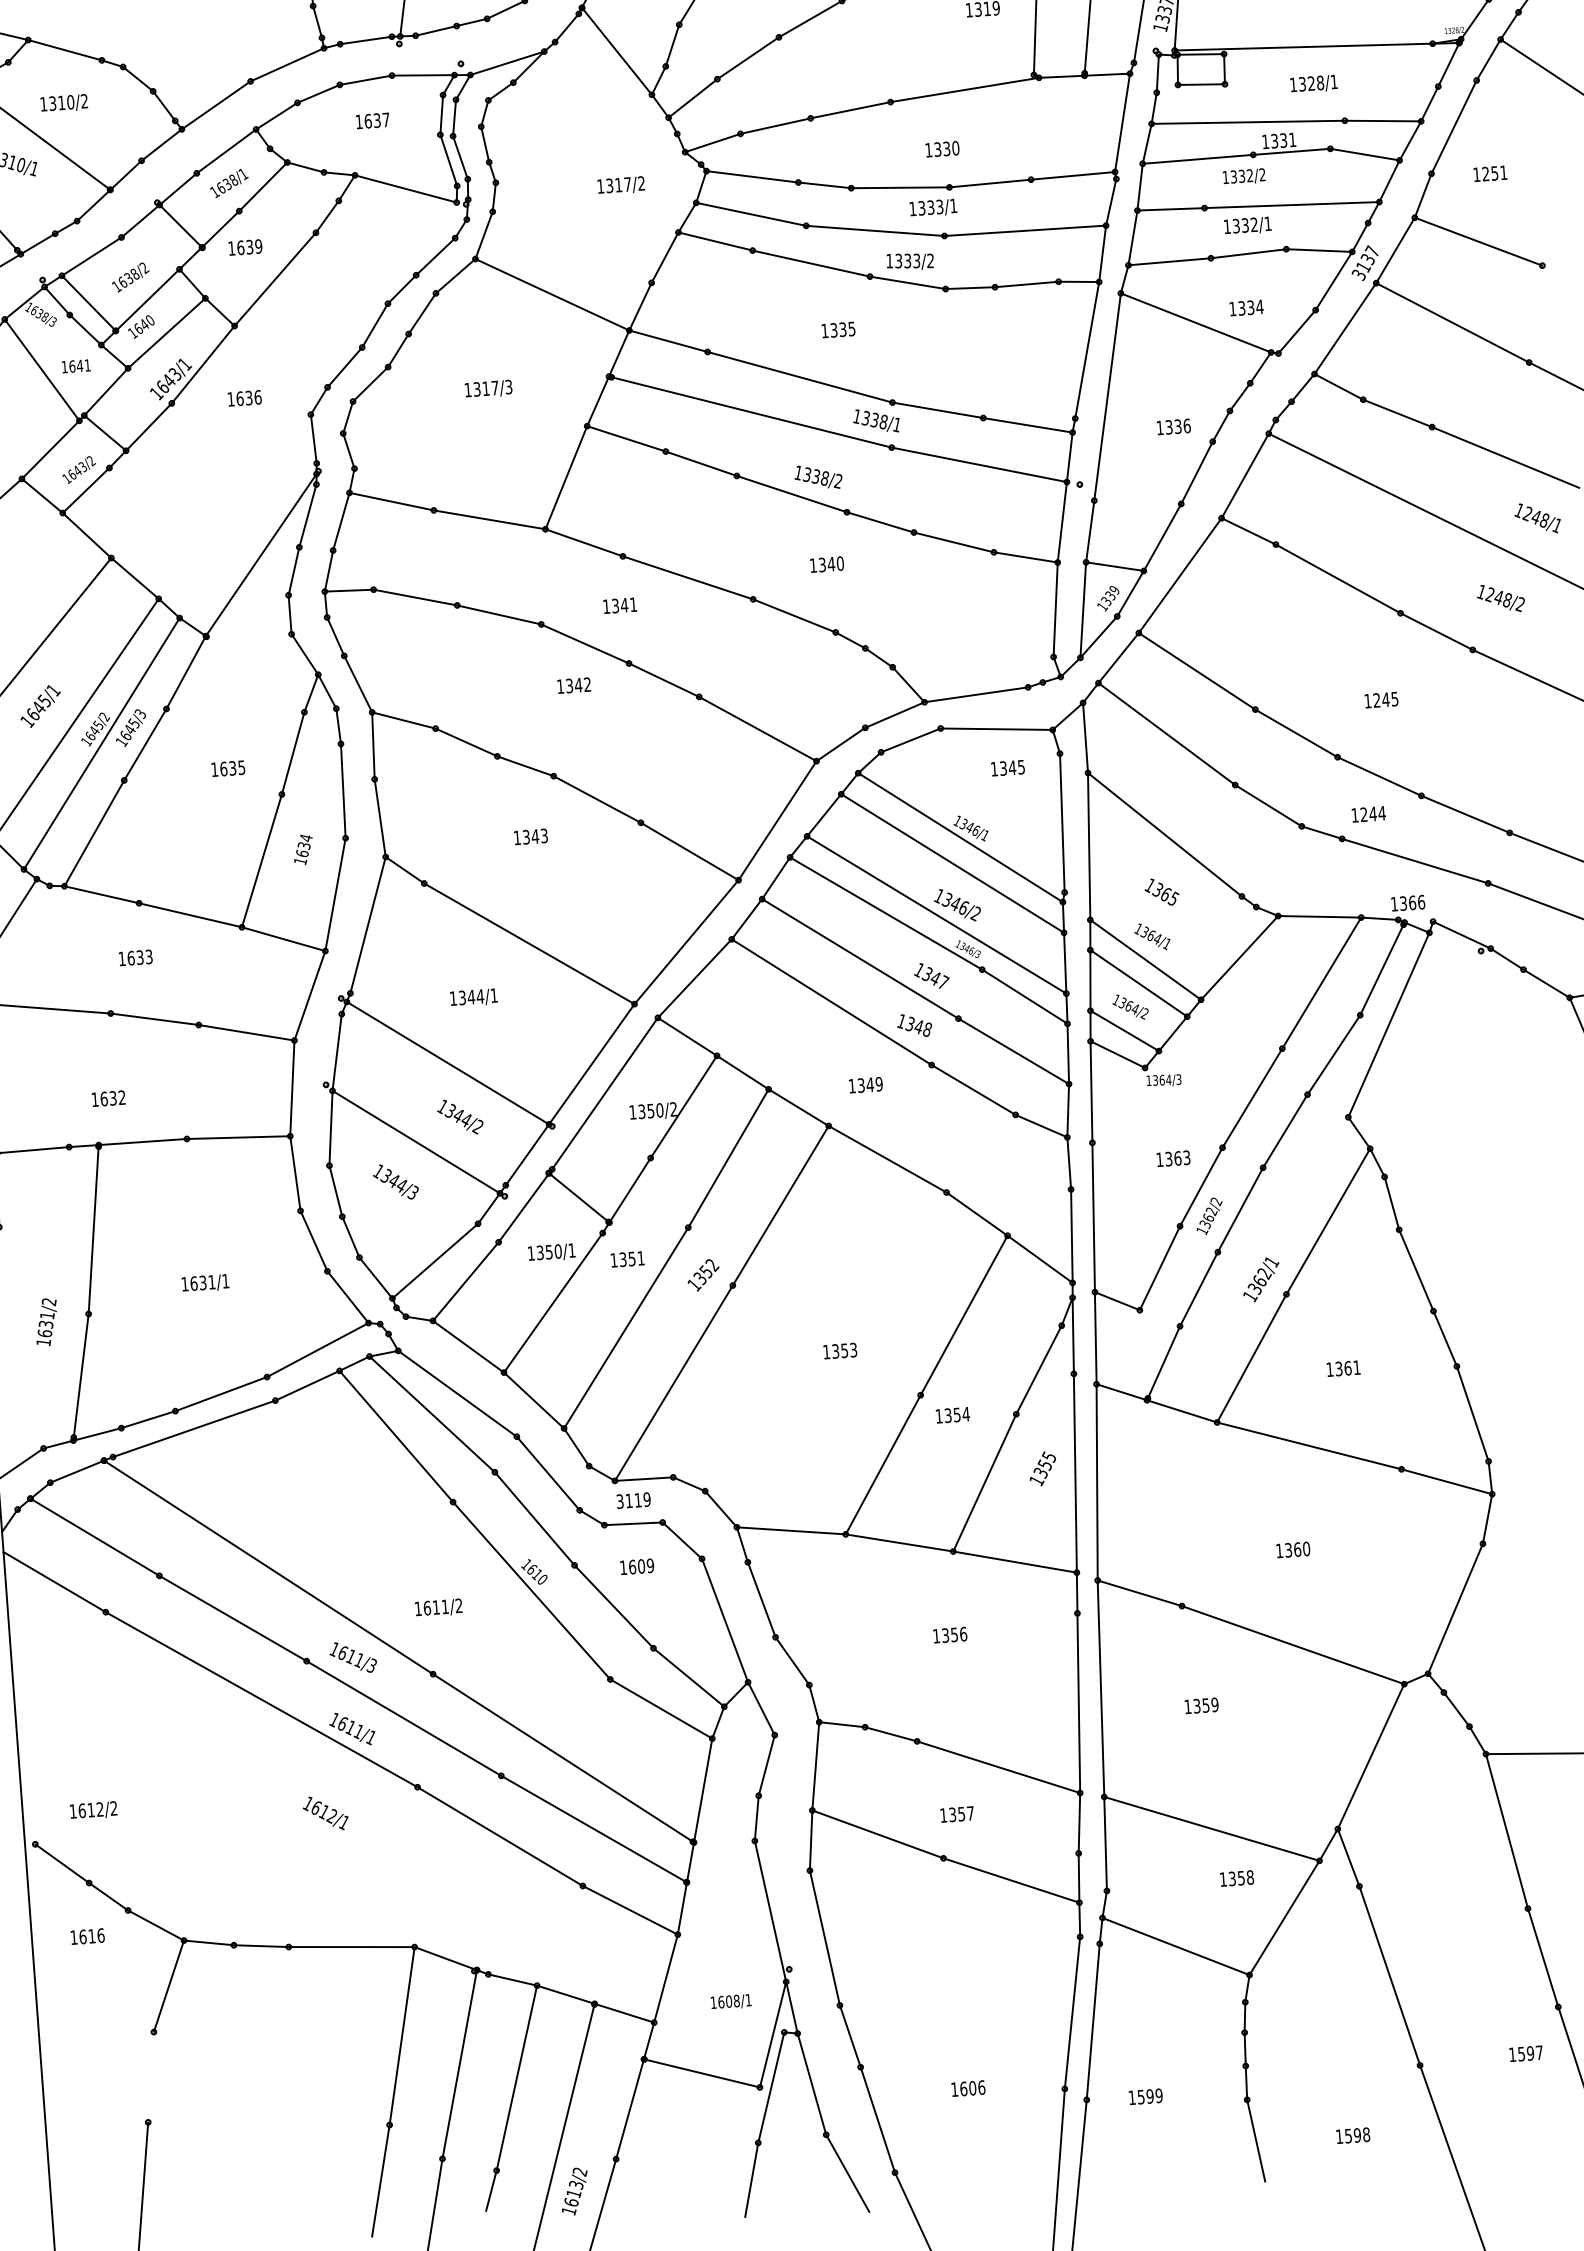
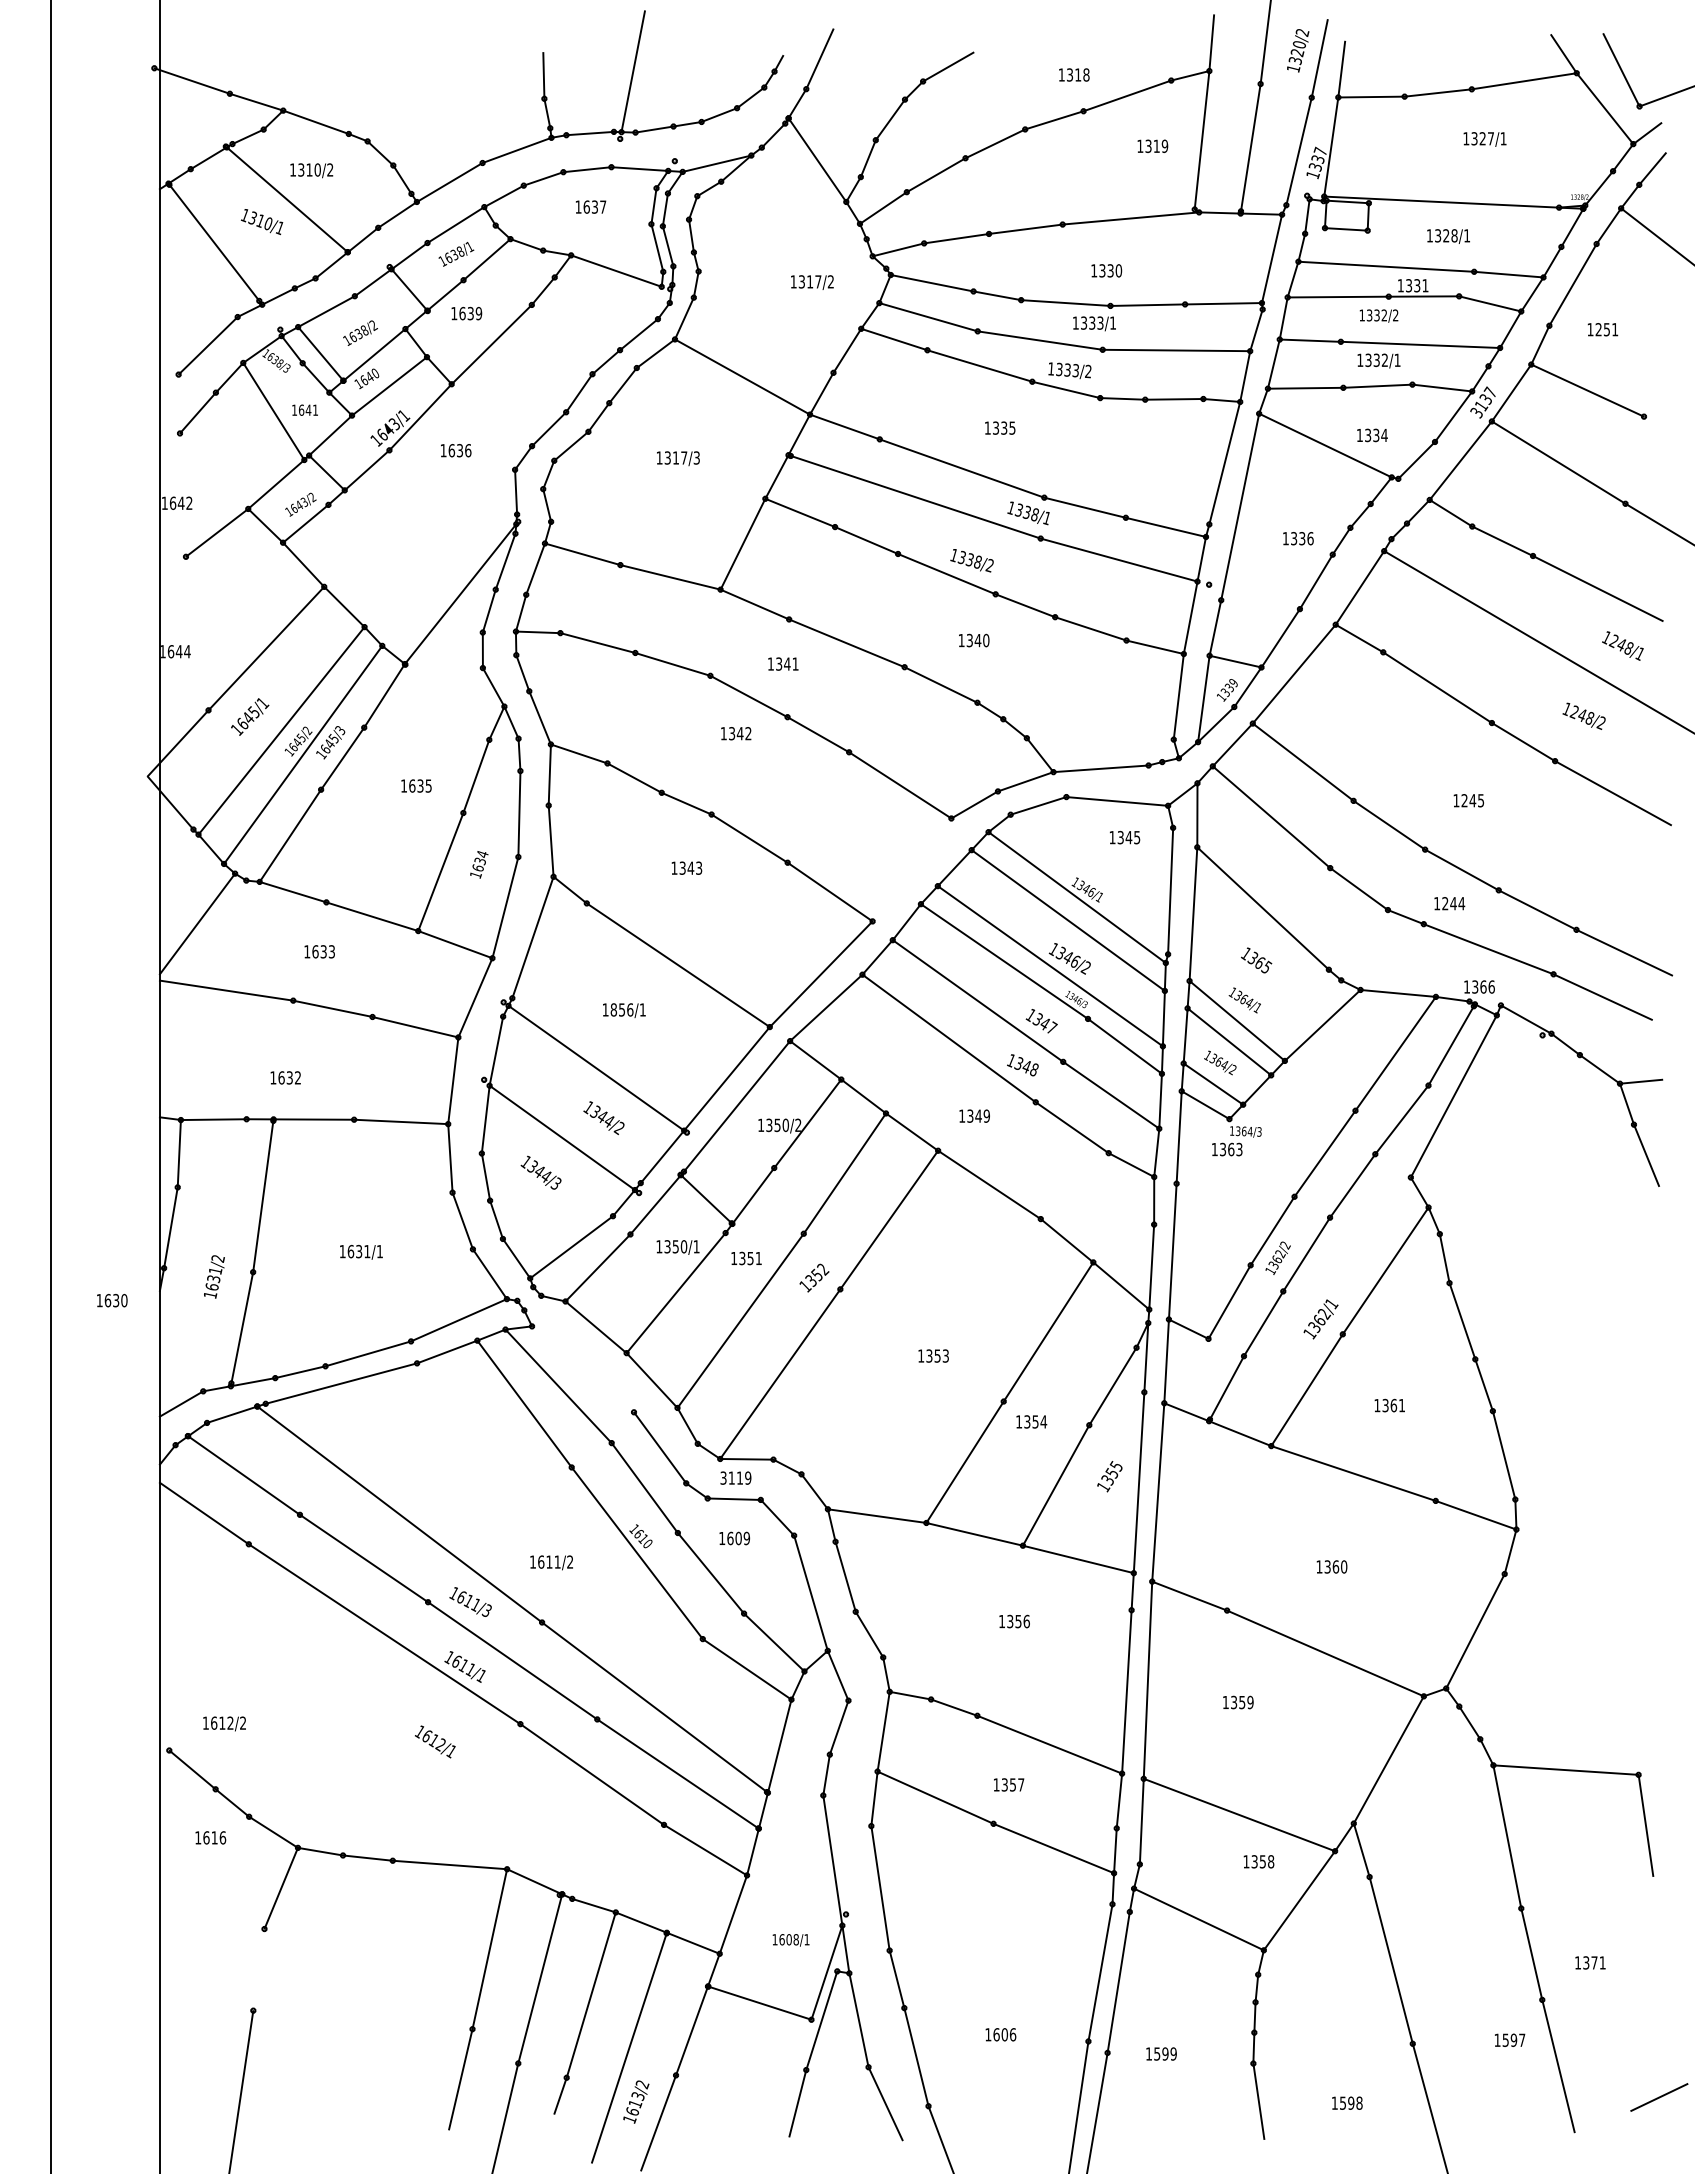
line: (776, 820) -> (911, 869), removed
text: (470, 996) -> (621, 1009), 1344/1 -> 1856/1
text: (1173, 1158) -> (1227, 1149), moved
line: (456, 1392) -> (582, 1368), removed

